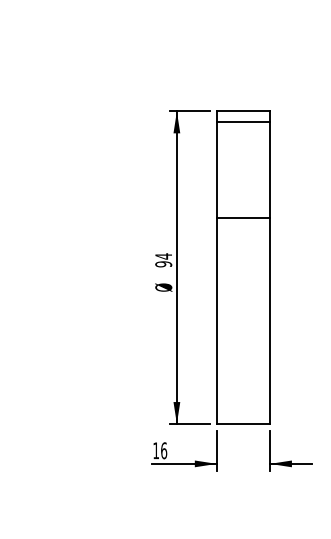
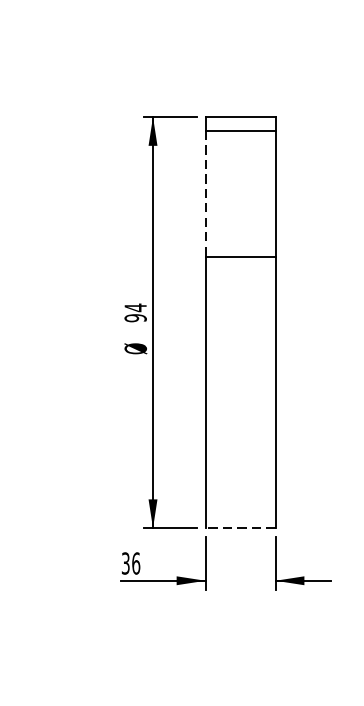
line: (216, 170) -> (205, 194), solid -> dashed
line: (243, 423) -> (240, 527), solid -> dashed
text: (156, 450) -> (126, 563), 16 -> 36

